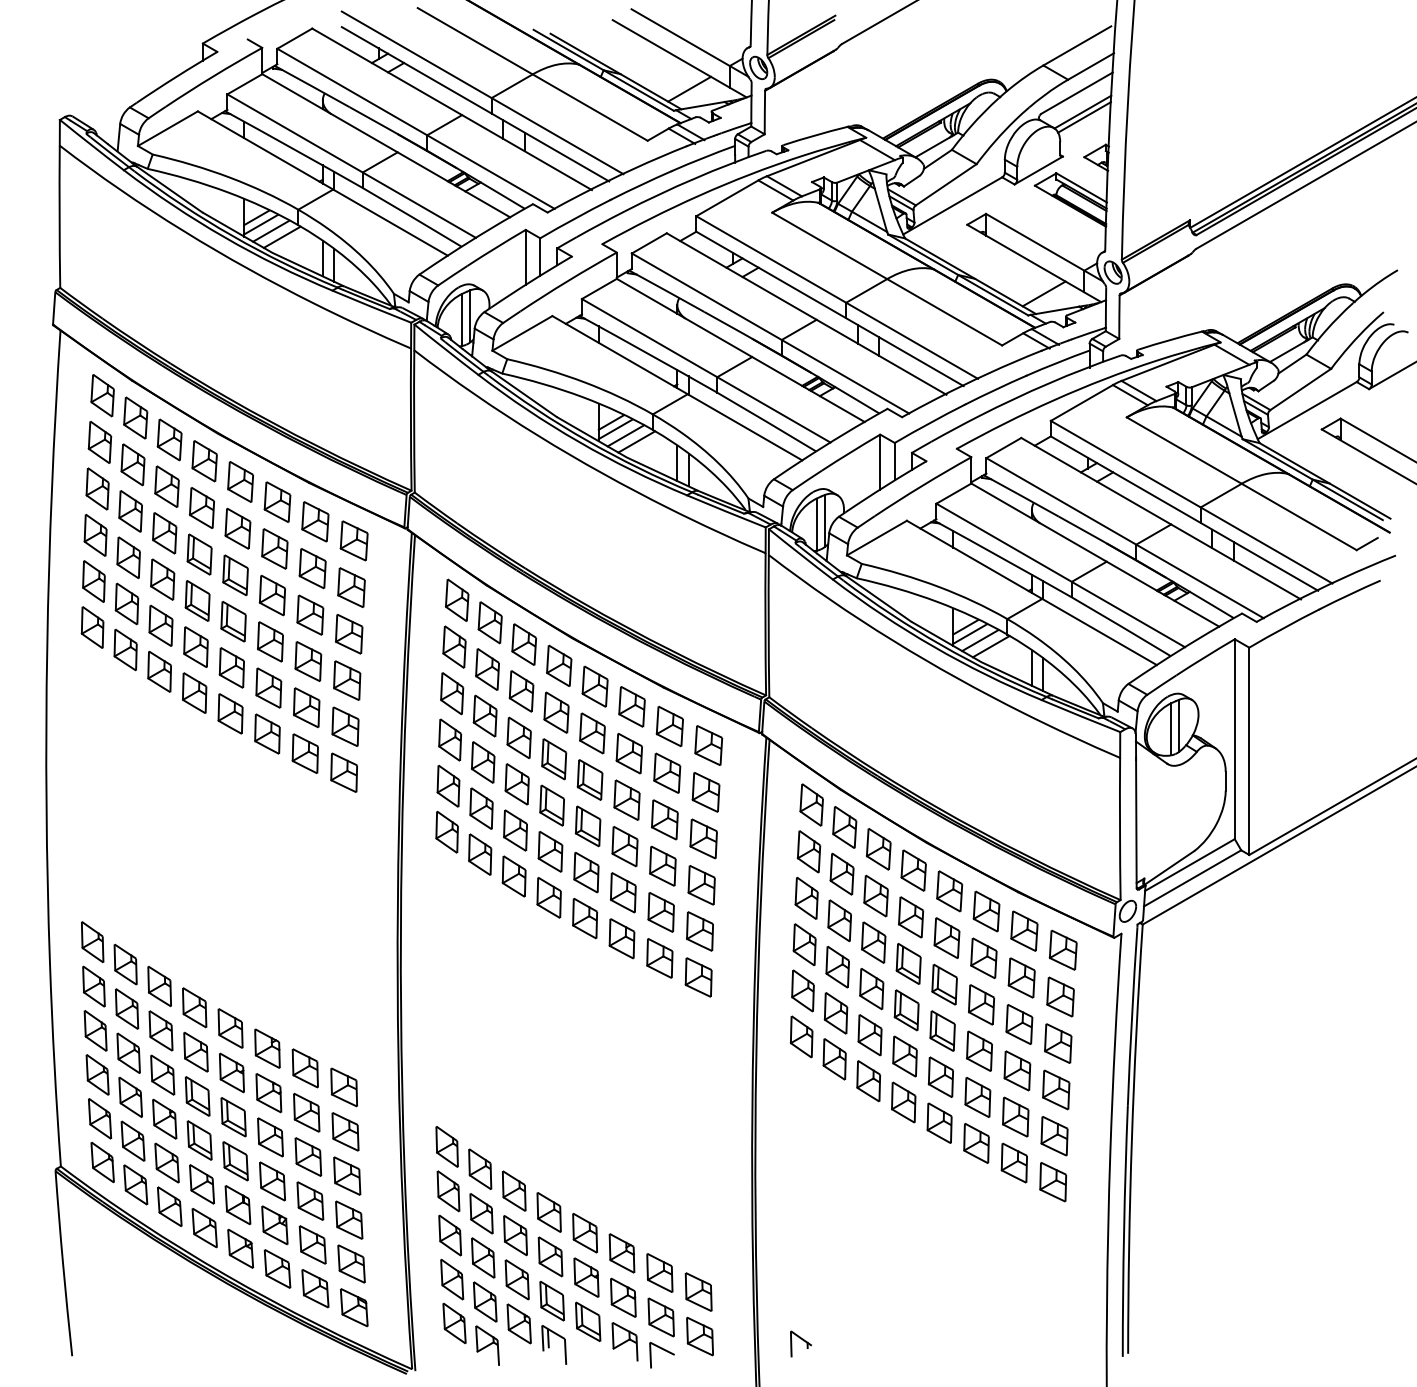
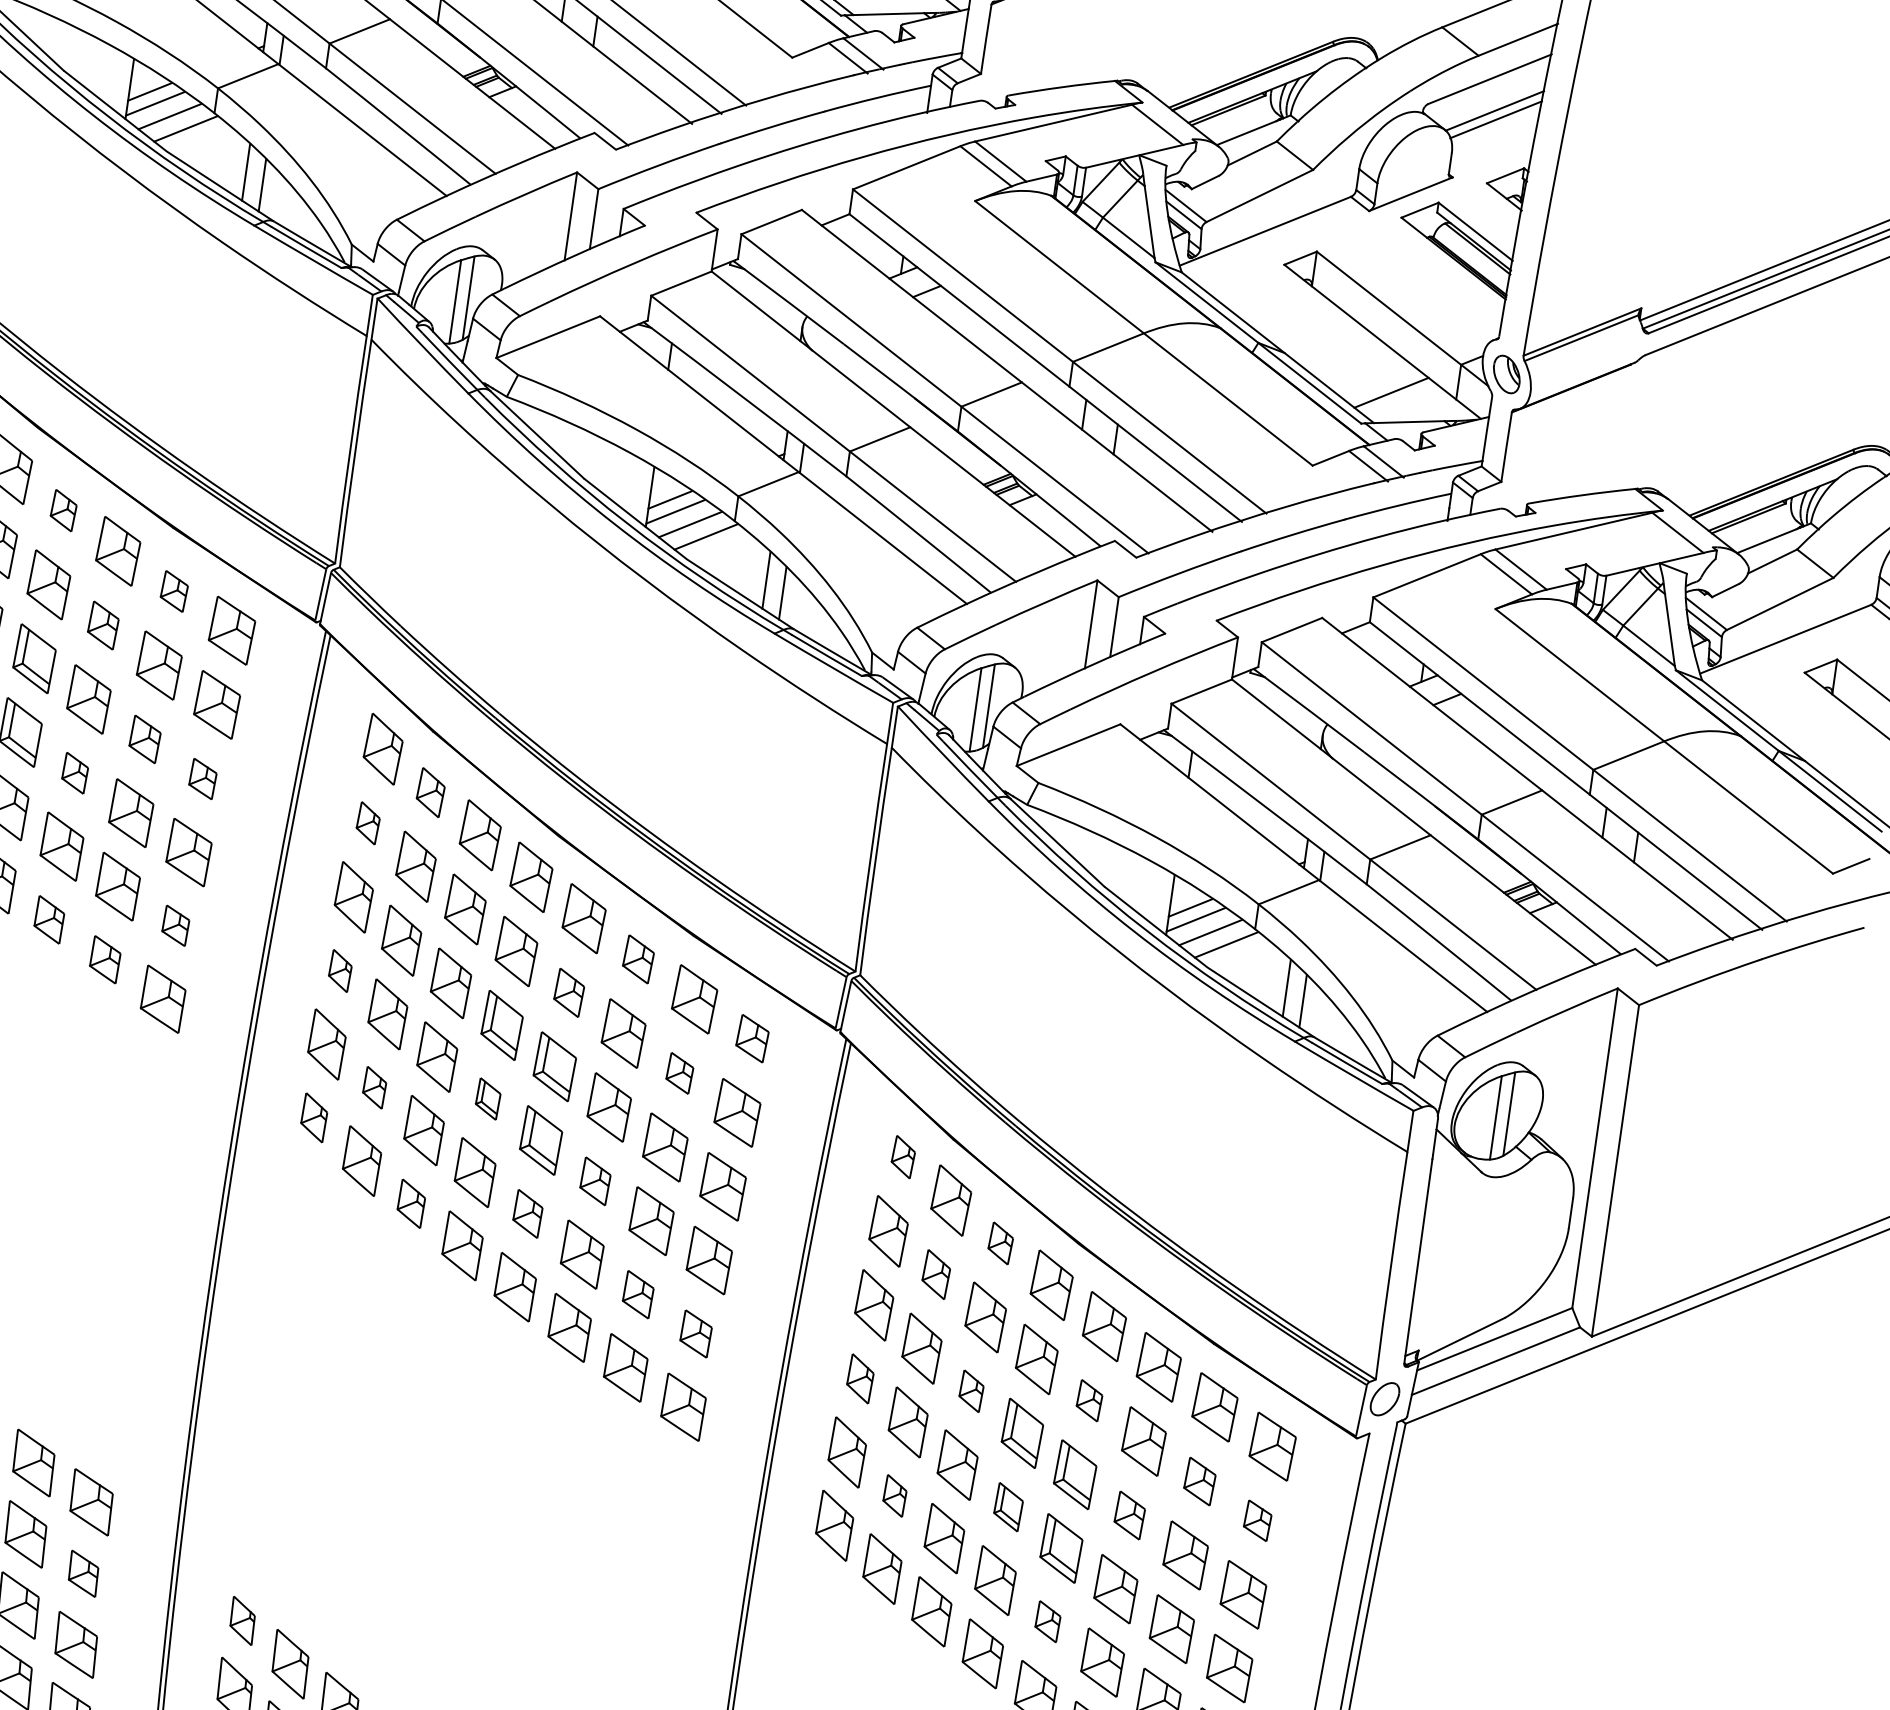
part: (240, 481) -> (63, 509), size x0.6
part: (315, 521) -> (174, 590), size x0.6
part: (274, 548) -> (102, 624), size x0.7
part: (310, 614) -> (145, 738), size x0.7
part: (489, 622) -> (429, 791), size x0.7
part: (349, 634) -> (203, 779), size x0.6
part: (270, 641) -> (75, 772), size x0.6
part: (454, 646) -> (368, 822), size x0.6
part: (631, 706) -> (637, 958), size x0.7
part: (345, 726) -> (175, 925), size x0.6
part: (267, 733) -> (49, 918), size x0.7
part: (592, 733) -> (569, 992), size x0.7
part: (450, 739) -> (340, 970), size x0.6
part: (708, 745) -> (752, 1038), size x0.7
part: (304, 753) -> (104, 959), size x0.7
part: (667, 772) -> (680, 1072), size x0.6
part: (811, 804) -> (903, 1156), size x0.6
part: (551, 805) -> (487, 1098), size x0.6
part: (481, 808) -> (374, 1087), size x0.6
part: (446, 832) -> (313, 1118), size x0.7
part: (624, 846) -> (594, 1180), size x0.7
part: (878, 849) -> (1000, 1243), size x0.6
part: (586, 872) -> (528, 1213), size x0.7
part: (841, 873) -> (935, 1273), size x0.7
part: (513, 876) -> (410, 1203), size x0.7
part: (660, 912) -> (637, 1294), size x0.7
part: (699, 931) -> (695, 1333), size x0.7
part: (946, 937) -> (1088, 1399), size x0.6
part: (873, 942) -> (971, 1391), size x0.6
part: (804, 944) -> (860, 1378), size x0.7
part: (1021, 977) -> (1199, 1480), size x0.7
part: (1060, 996) -> (1257, 1519), size x0.6
part: (981, 1004) -> (1129, 1514), size x0.7
part: (906, 1010) -> (1008, 1507), size x0.7
part: (835, 1013) -> (894, 1495), size x0.6
part: (940, 1076) -> (1047, 1620), size x0.6
part: (345, 1131) -> (83, 1573), size x0.7
part: (446, 1146) -> (241, 1620), size x0.7

